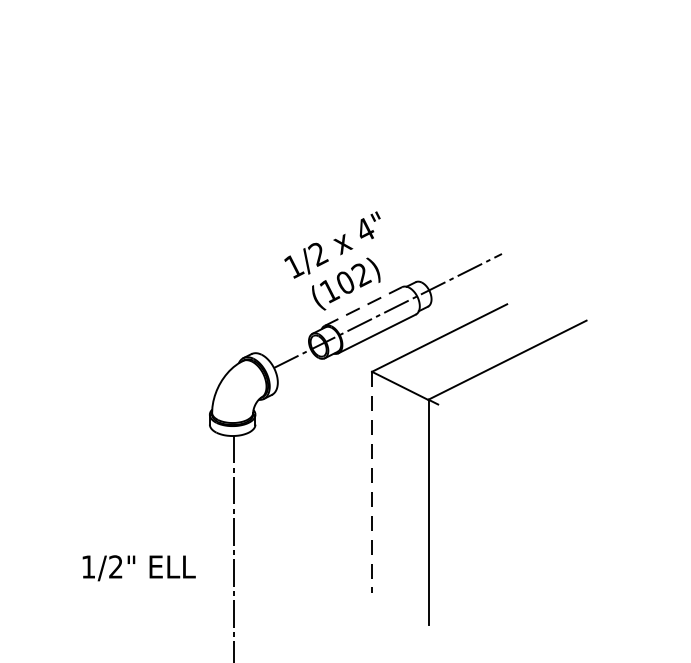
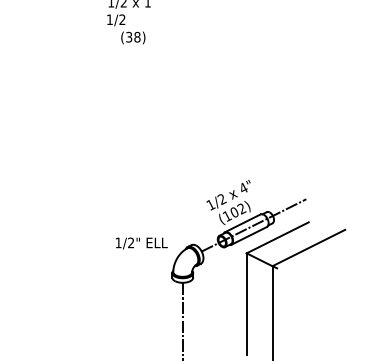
line: (362, 306) -> (242, 223), dashed -> solid
line: (371, 483) -> (246, 304), dashed -> solid
text: (138, 568) -> (141, 243), moved

